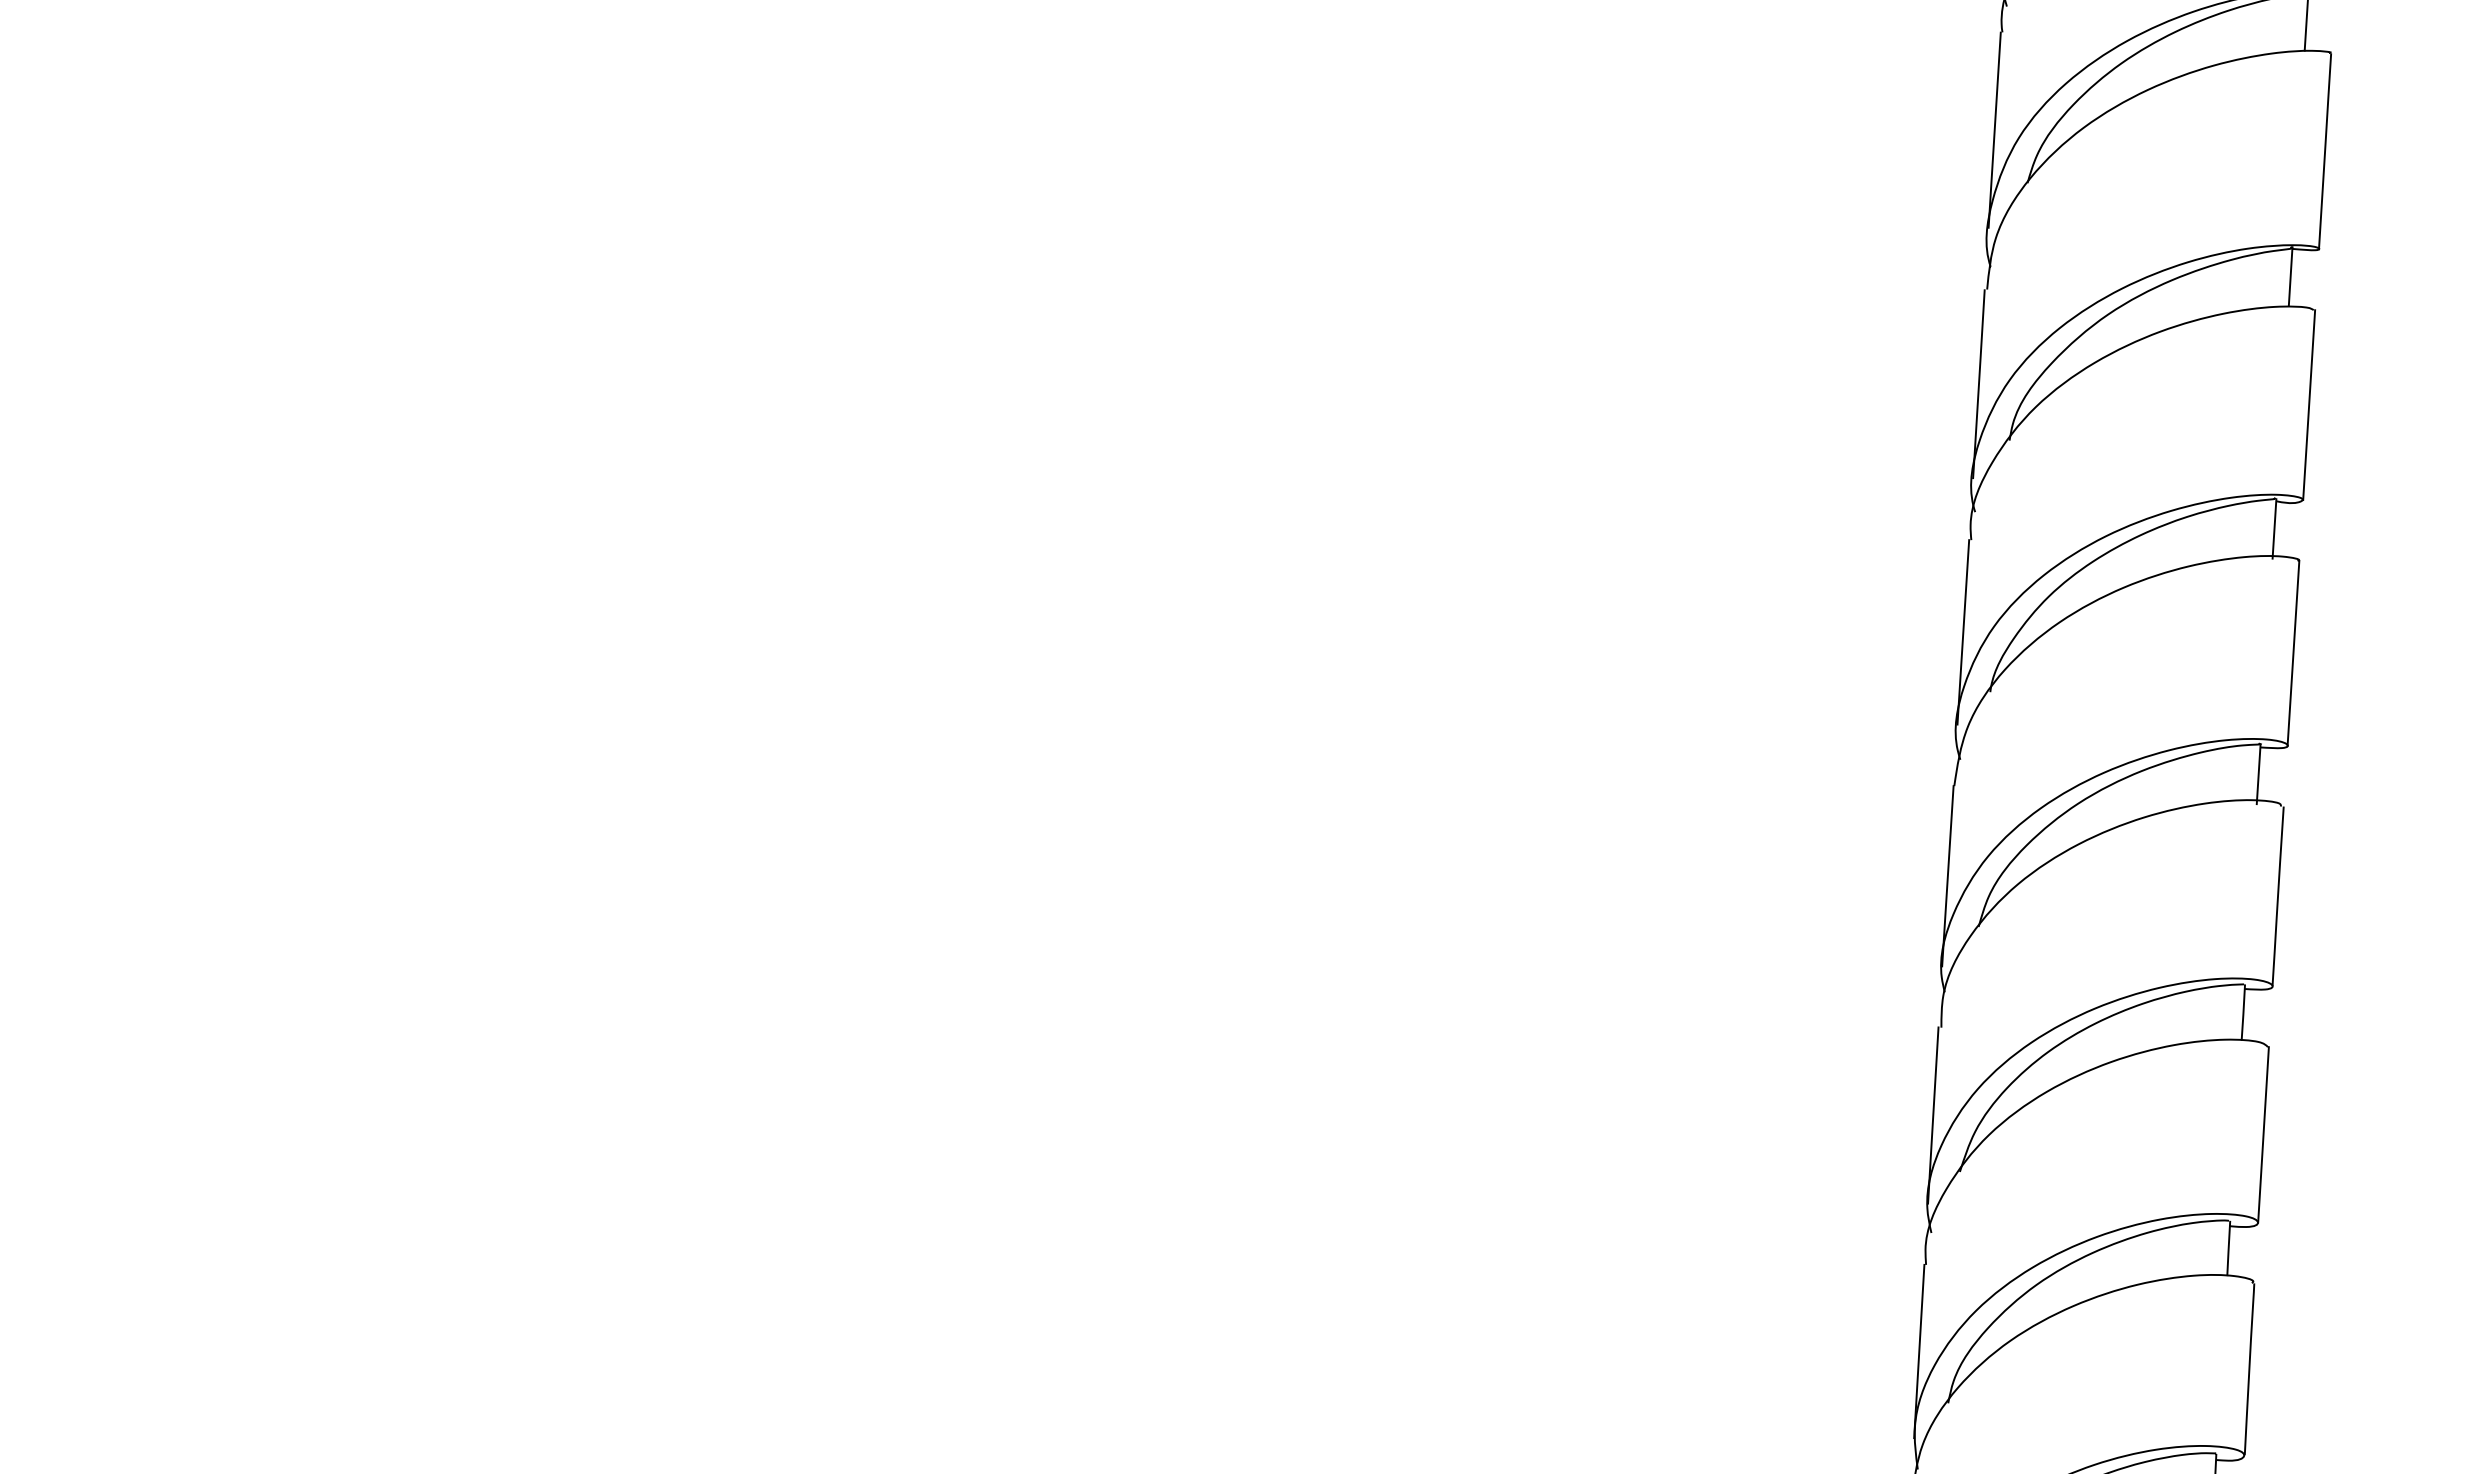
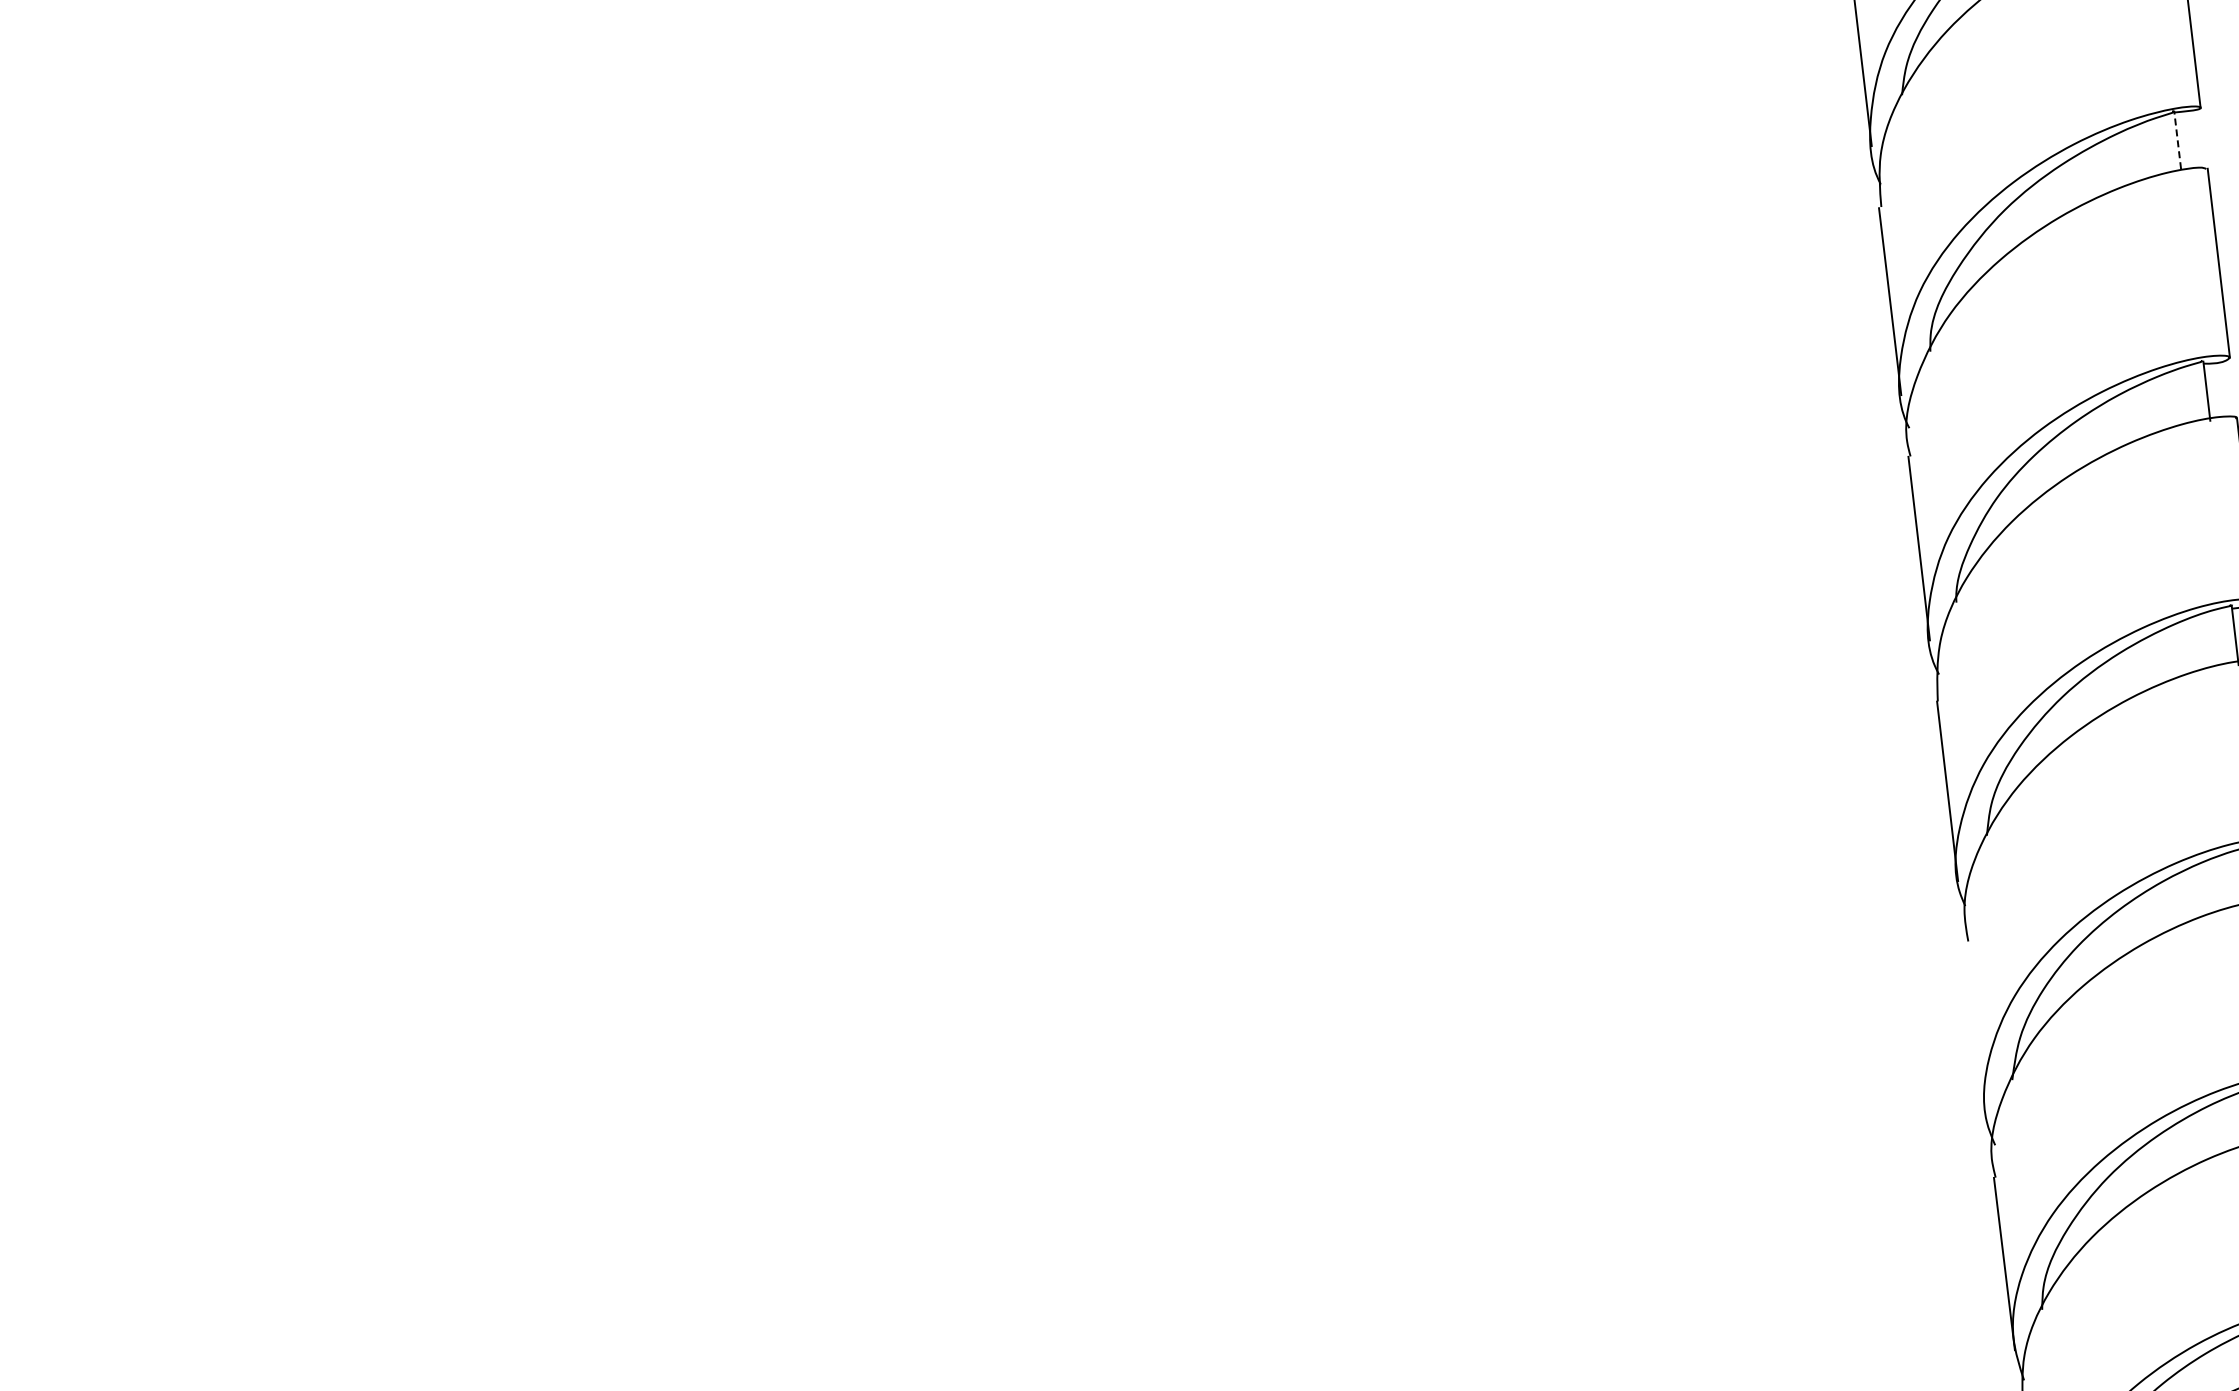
line: (2290, 276) -> (2177, 139), solid -> dashed
line: (1933, 1115) -> (1976, 1029), removed

